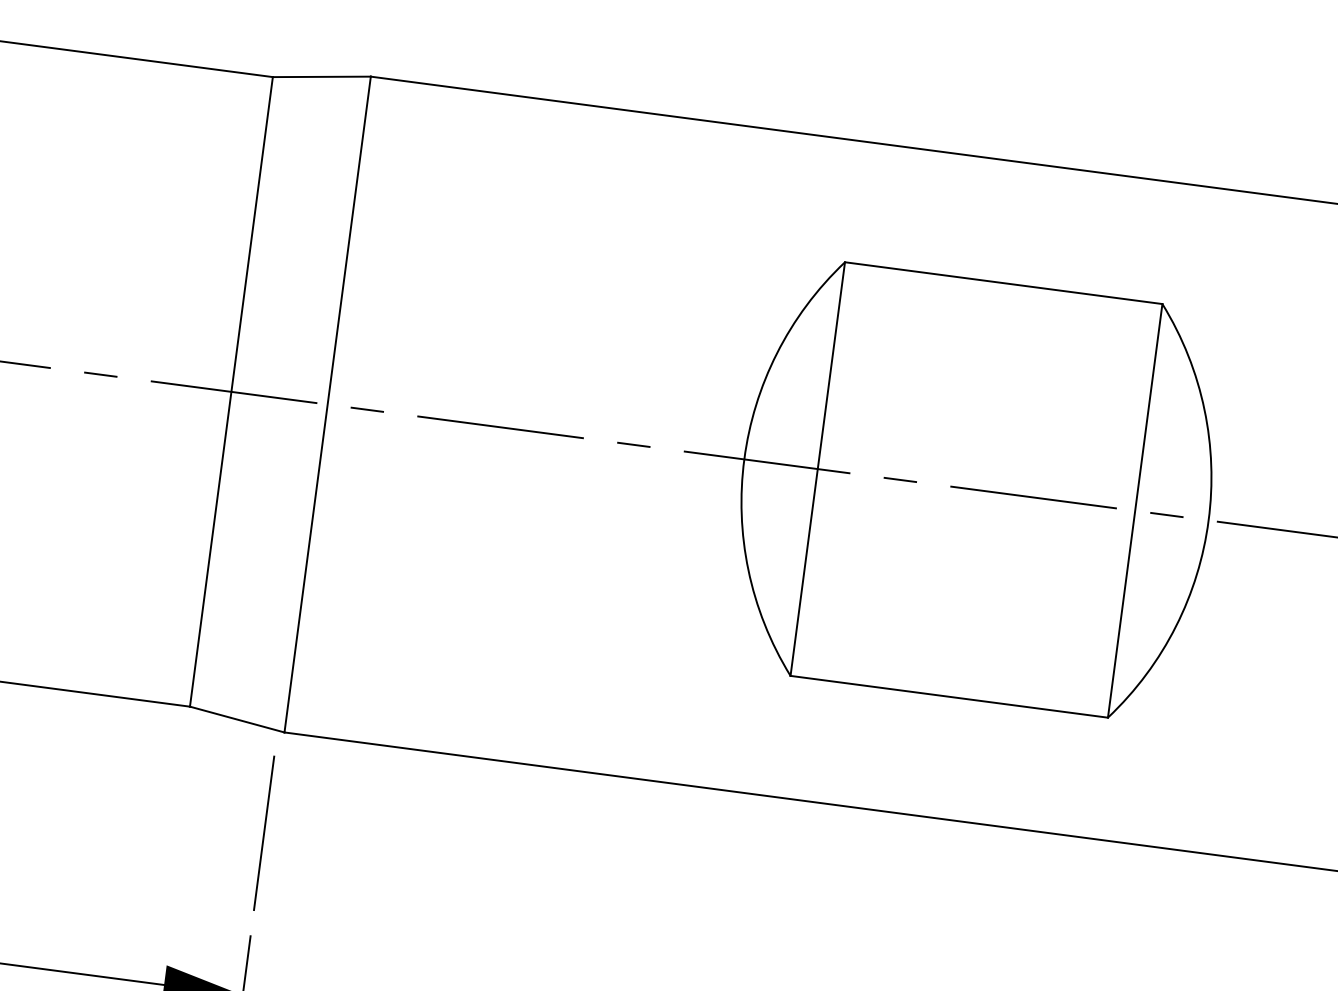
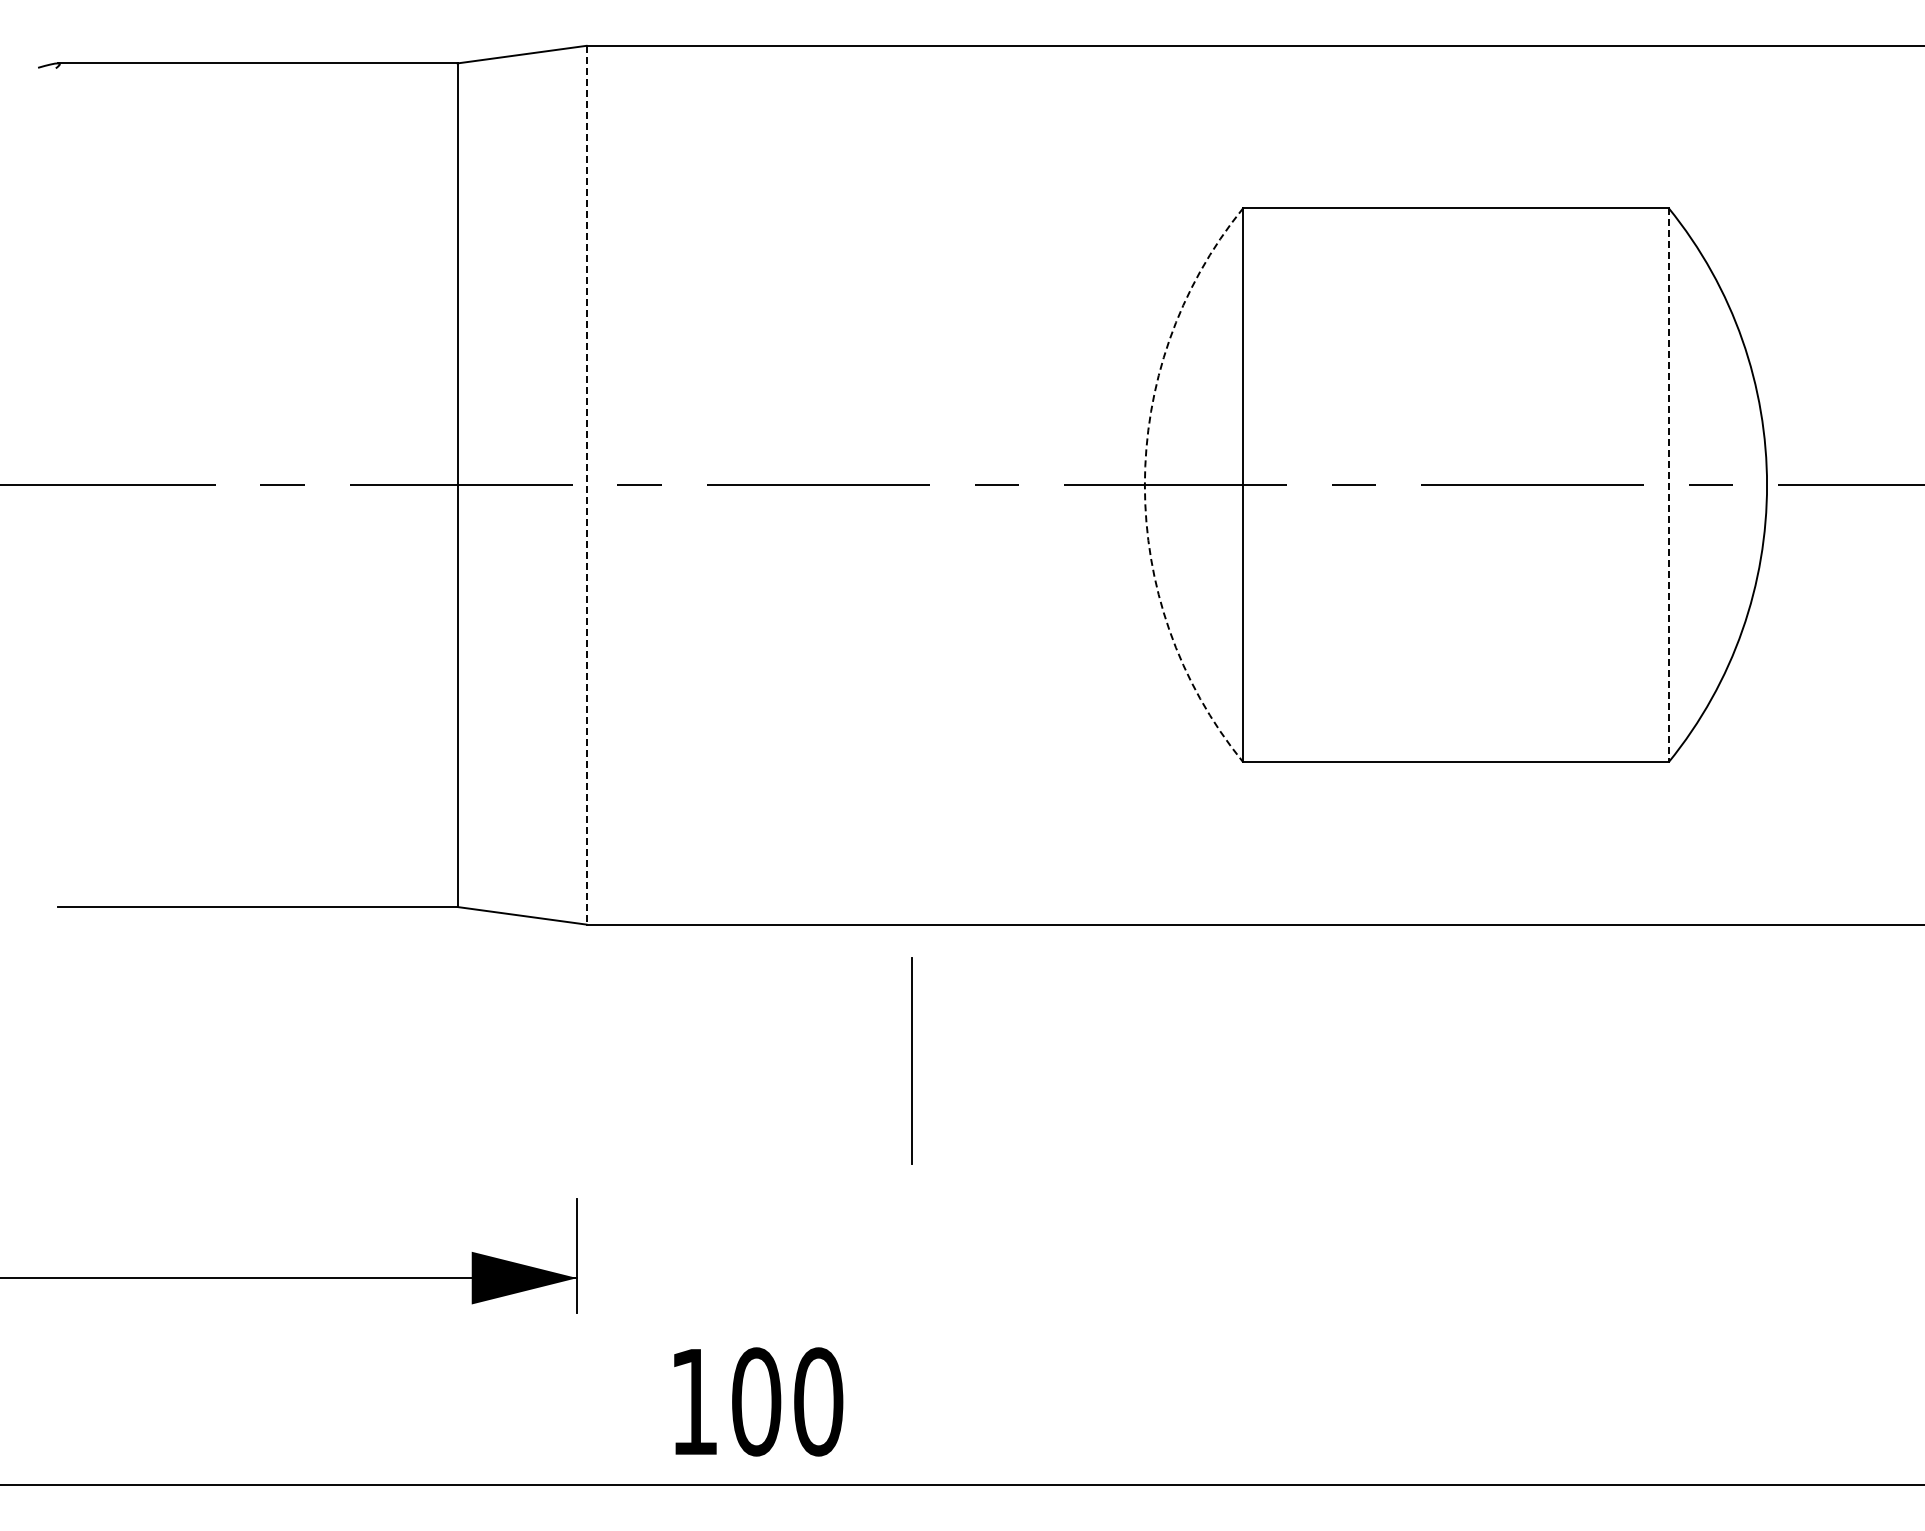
line: (327, 404) -> (586, 485), solid -> dashed
arc: (744, 459) -> (1144, 485), solid -> dashed
line: (1135, 511) -> (1668, 485), solid -> dashed
line: (263, 832) -> (911, 1060), moved

